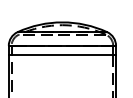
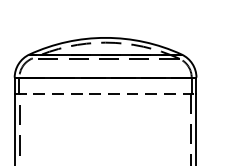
line: (62, 55) -> (105, 94), solid -> dashed

